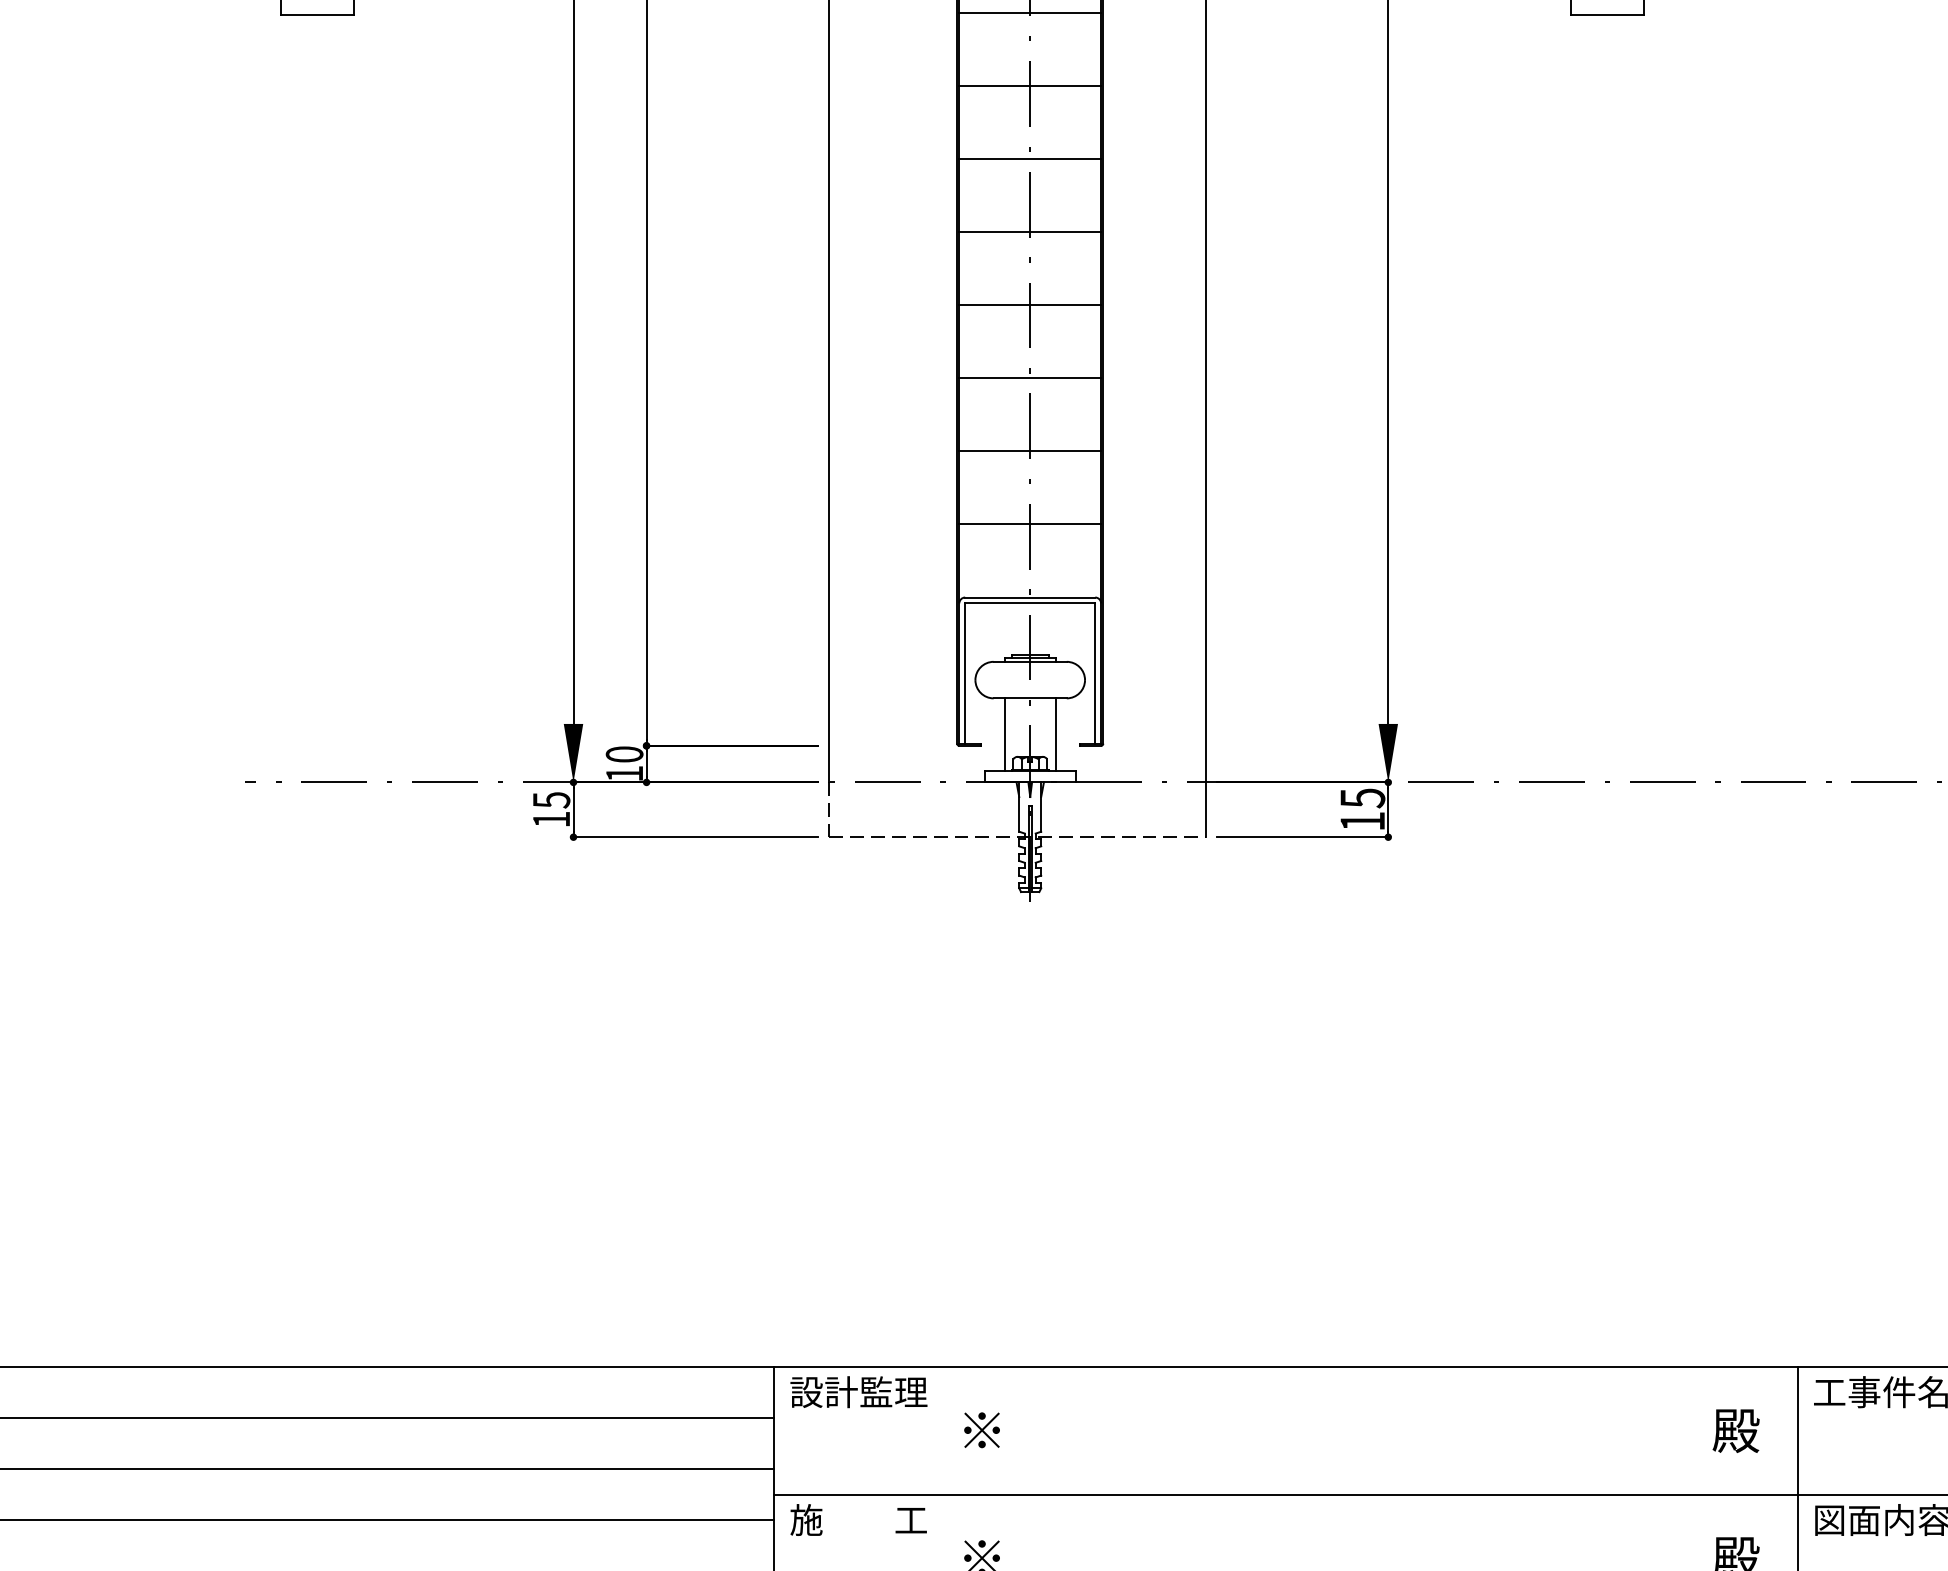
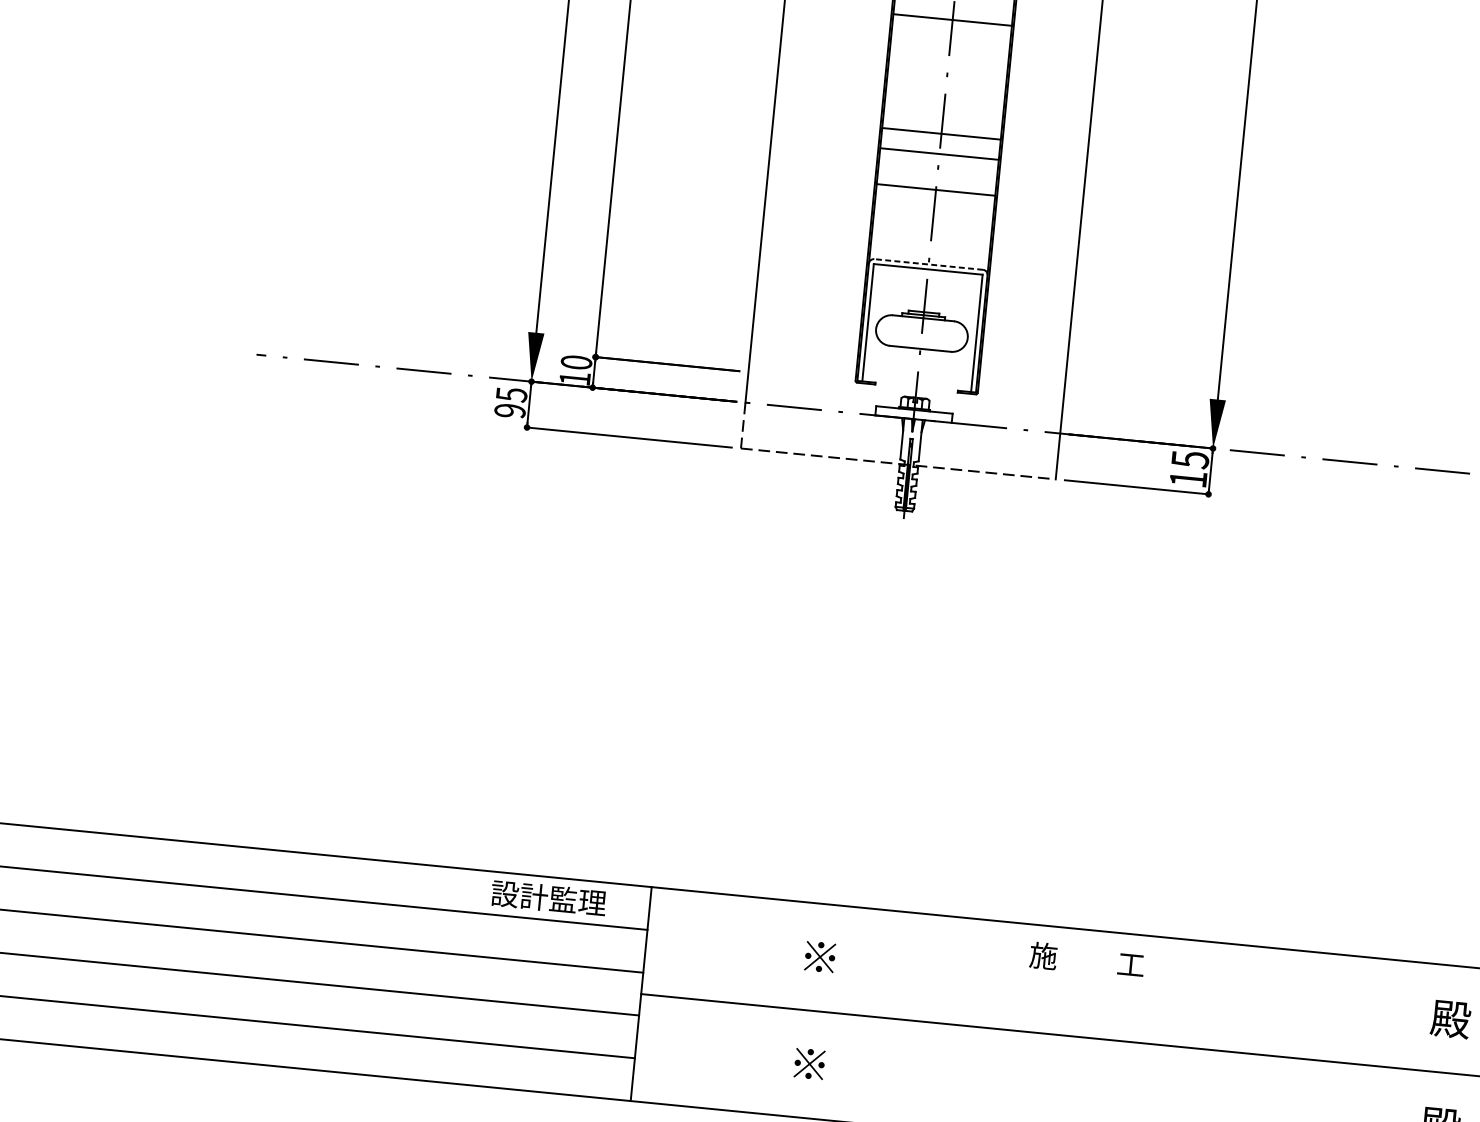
line: (1030, 378) -> (941, 134), moved
line: (1030, 451) -> (936, 190), moved
line: (1030, 524) -> (939, 154), moved
line: (1029, 597) -> (928, 264), solid -> dashed
line: (1004, 734) -> (895, 376), removed
line: (1055, 734) -> (938, 381), removed
text: (551, 819) -> (510, 410), 15 -> 95
text: (858, 1392) -> (548, 898), moved
text: (858, 1519) -> (1087, 959), moved

